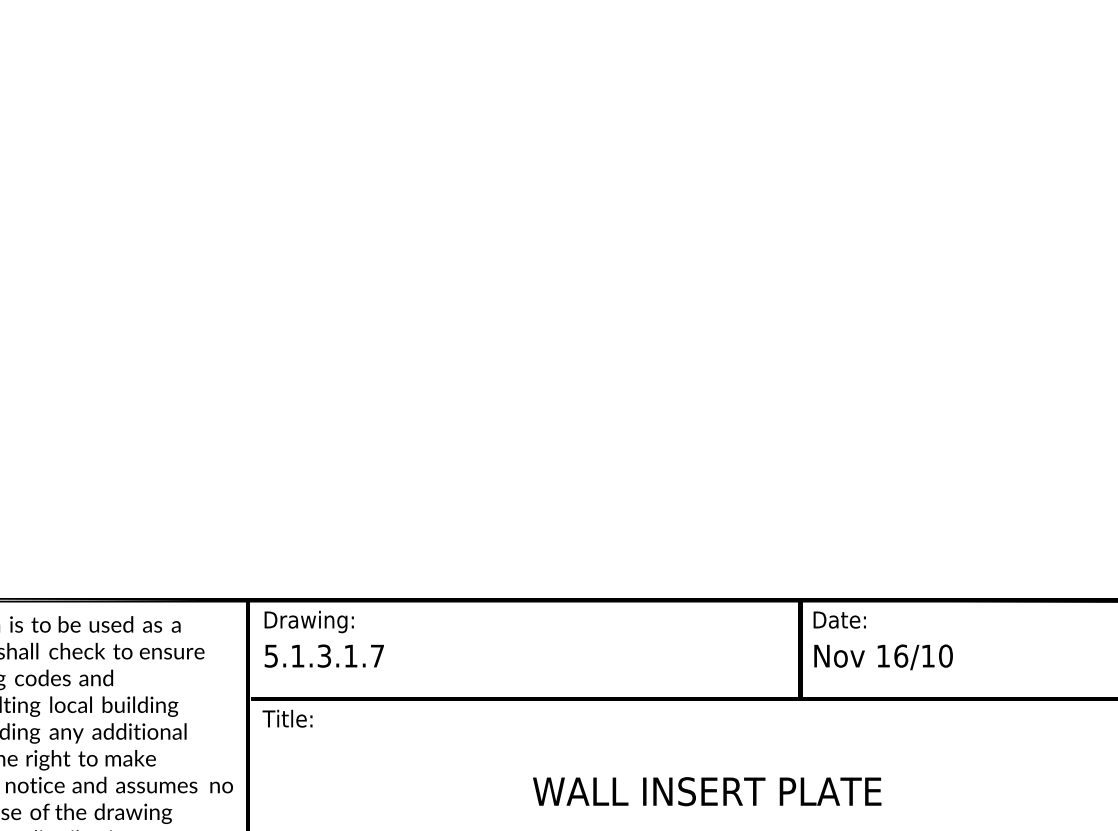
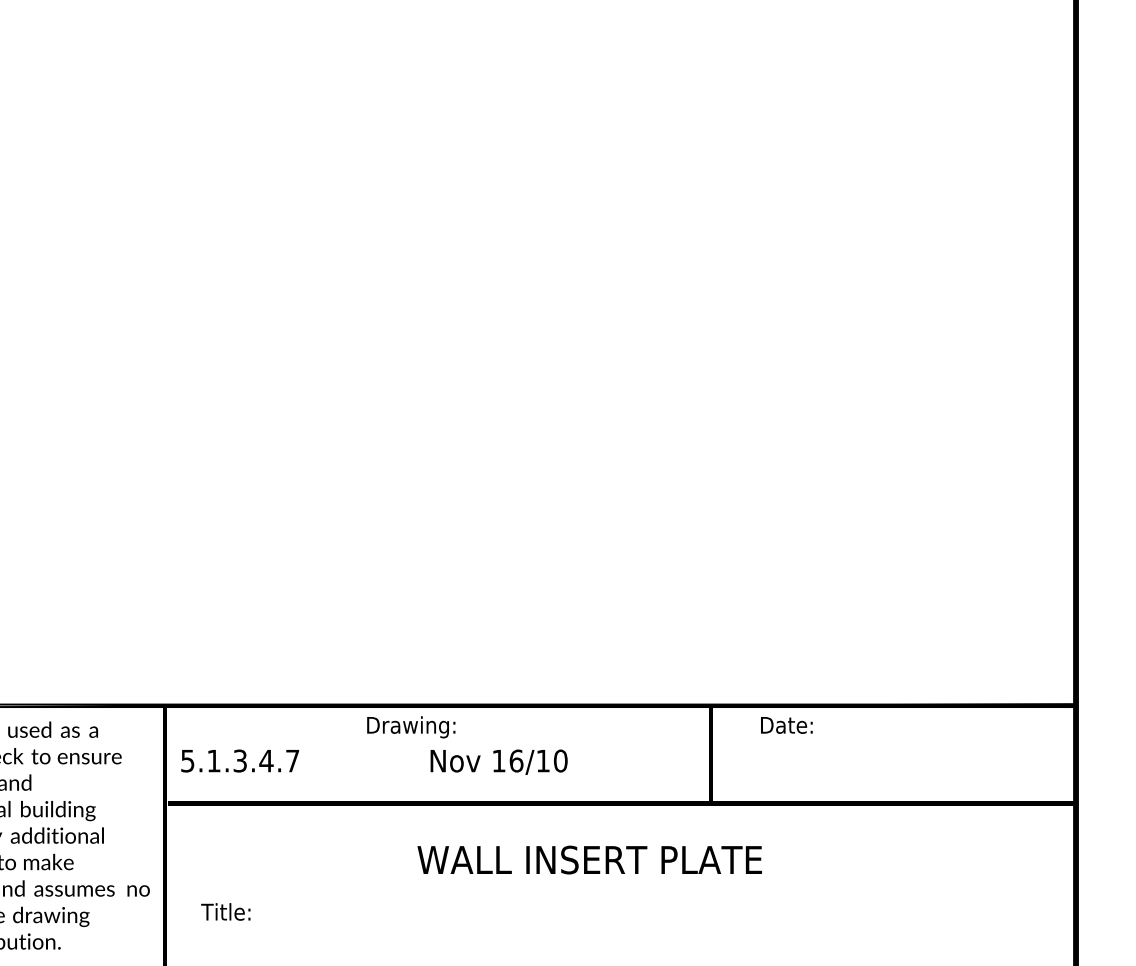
text: (839, 620) -> (786, 725), moved
text: (309, 622) -> (411, 727), moved
text: (350, 656) -> (266, 761), 5.1.3.1.7 -> 5.1.3.4.7
text: (882, 656) -> (498, 761), moved
text: (287, 718) -> (225, 911), moved
text: (706, 791) -> (589, 859), moved

